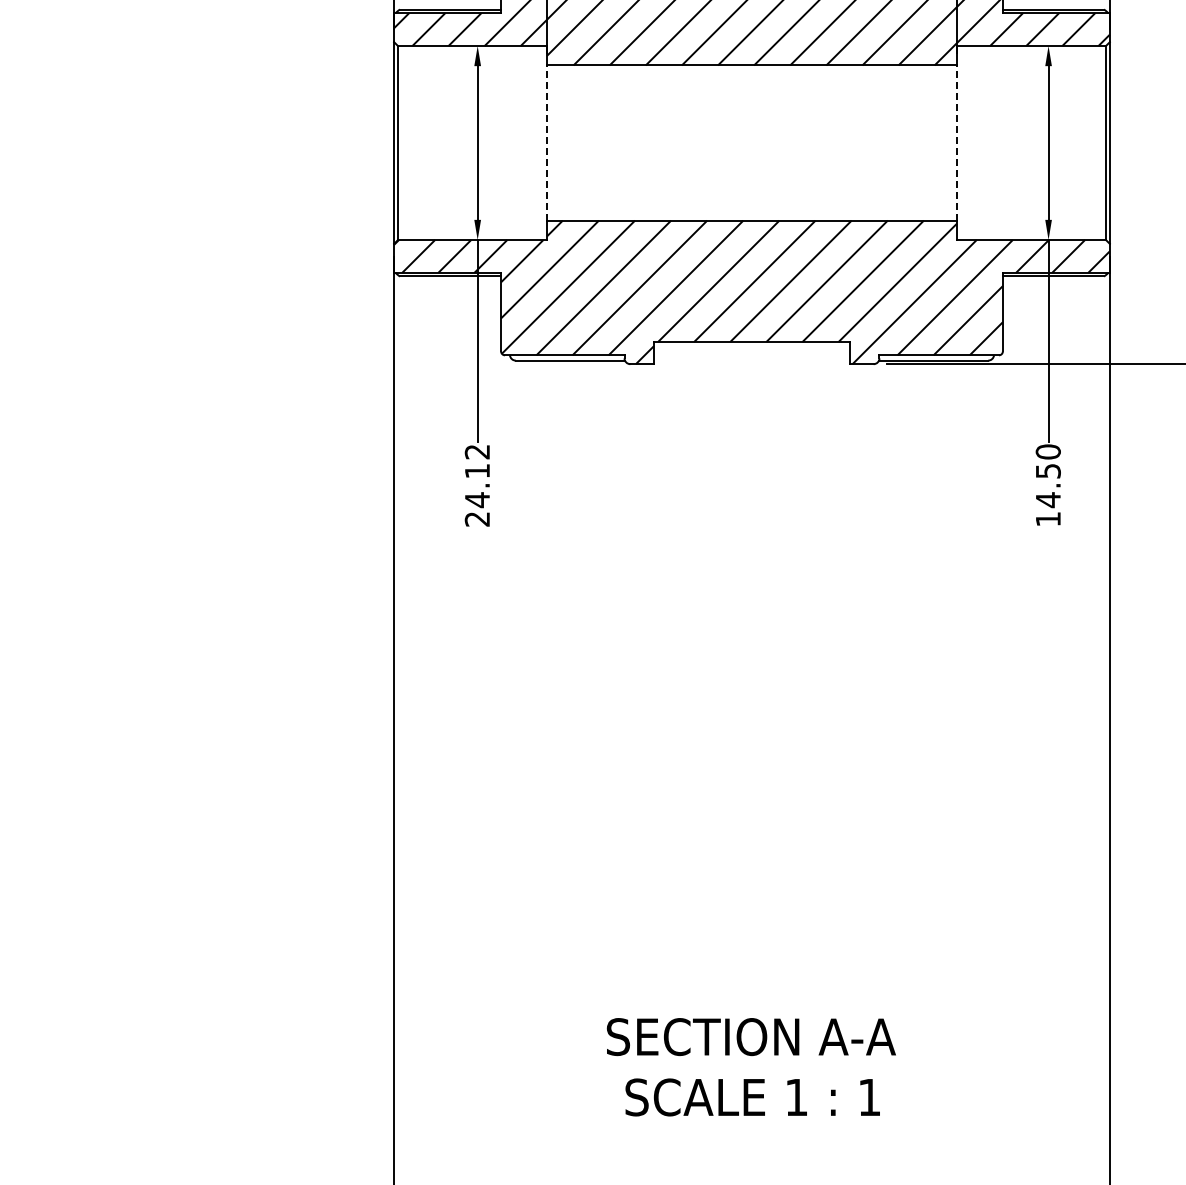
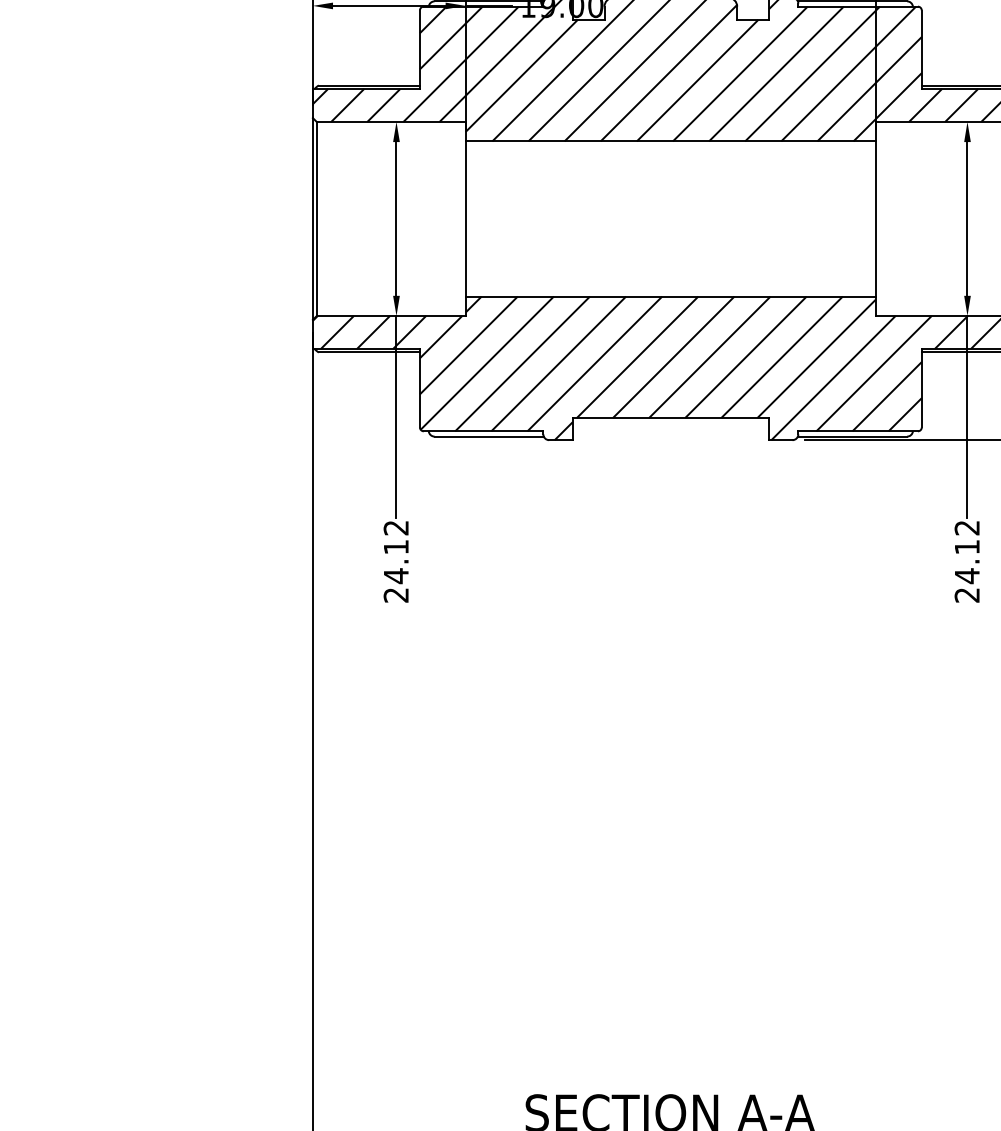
line: (546, 143) -> (465, 219), dashed -> solid
line: (957, 143) -> (876, 219), dashed -> solid
text: (1047, 485) -> (966, 561), 14.50 -> 24.12

